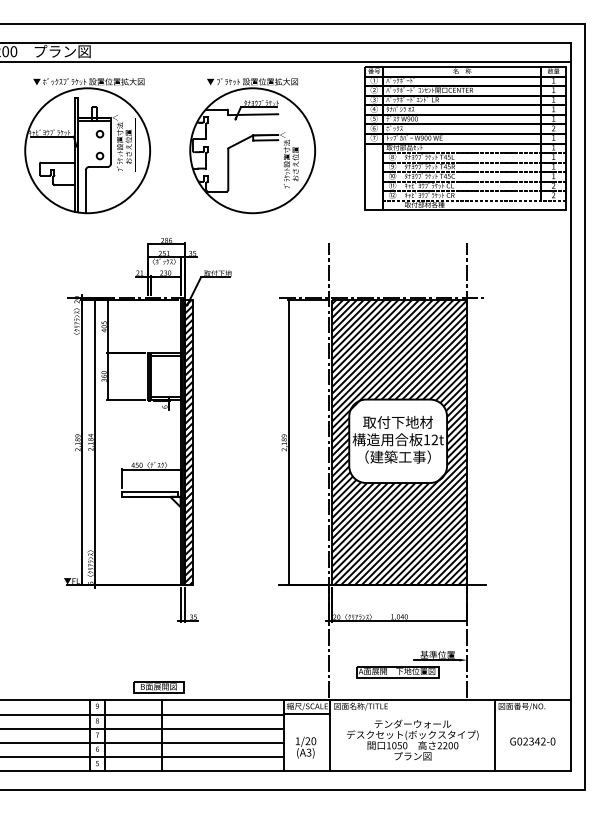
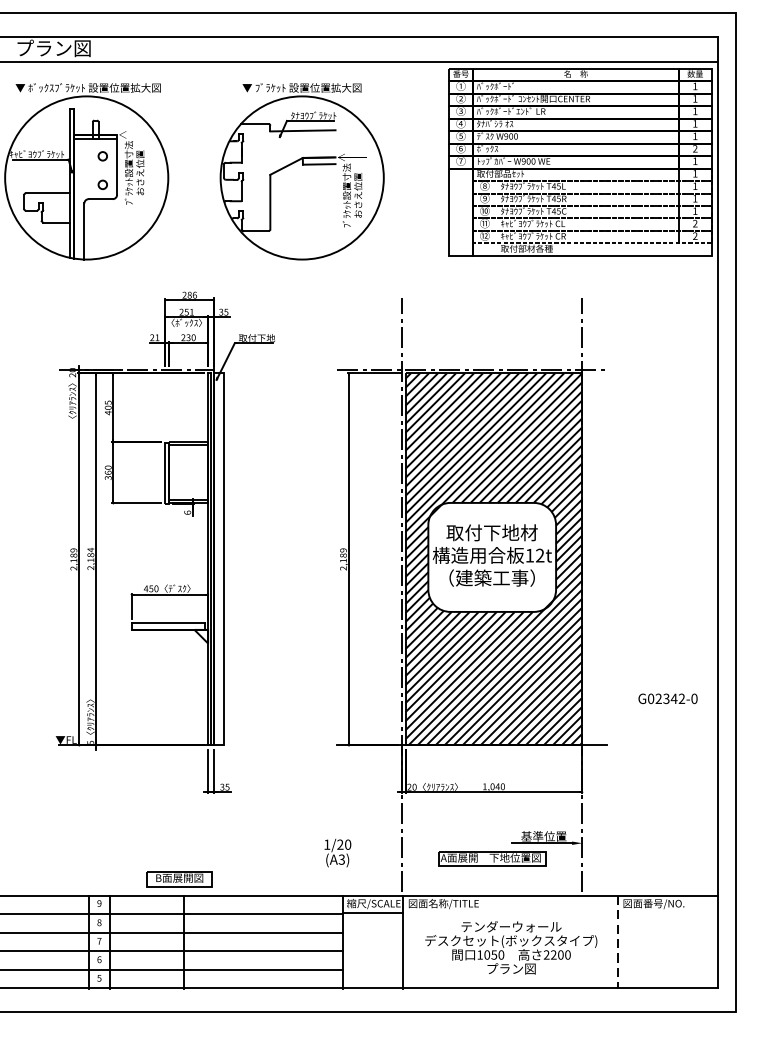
hatch: (189, 442) -> (219, 559), removed
line: (494, 736) -> (618, 943), solid -> dashed
text: (532, 741) -> (667, 698), moved
text: (306, 747) -> (338, 852), moved

